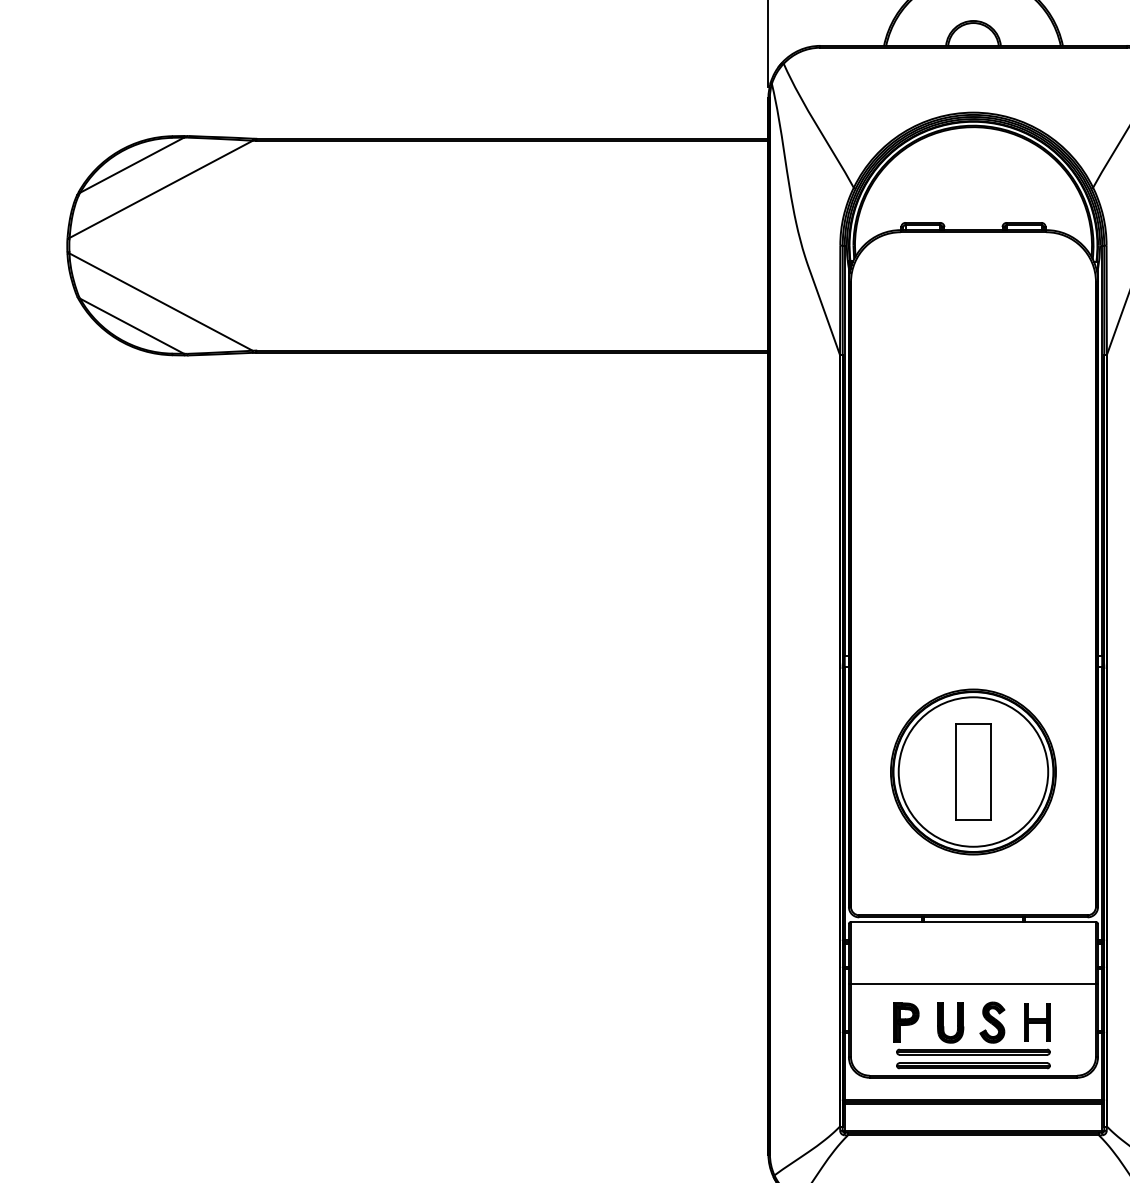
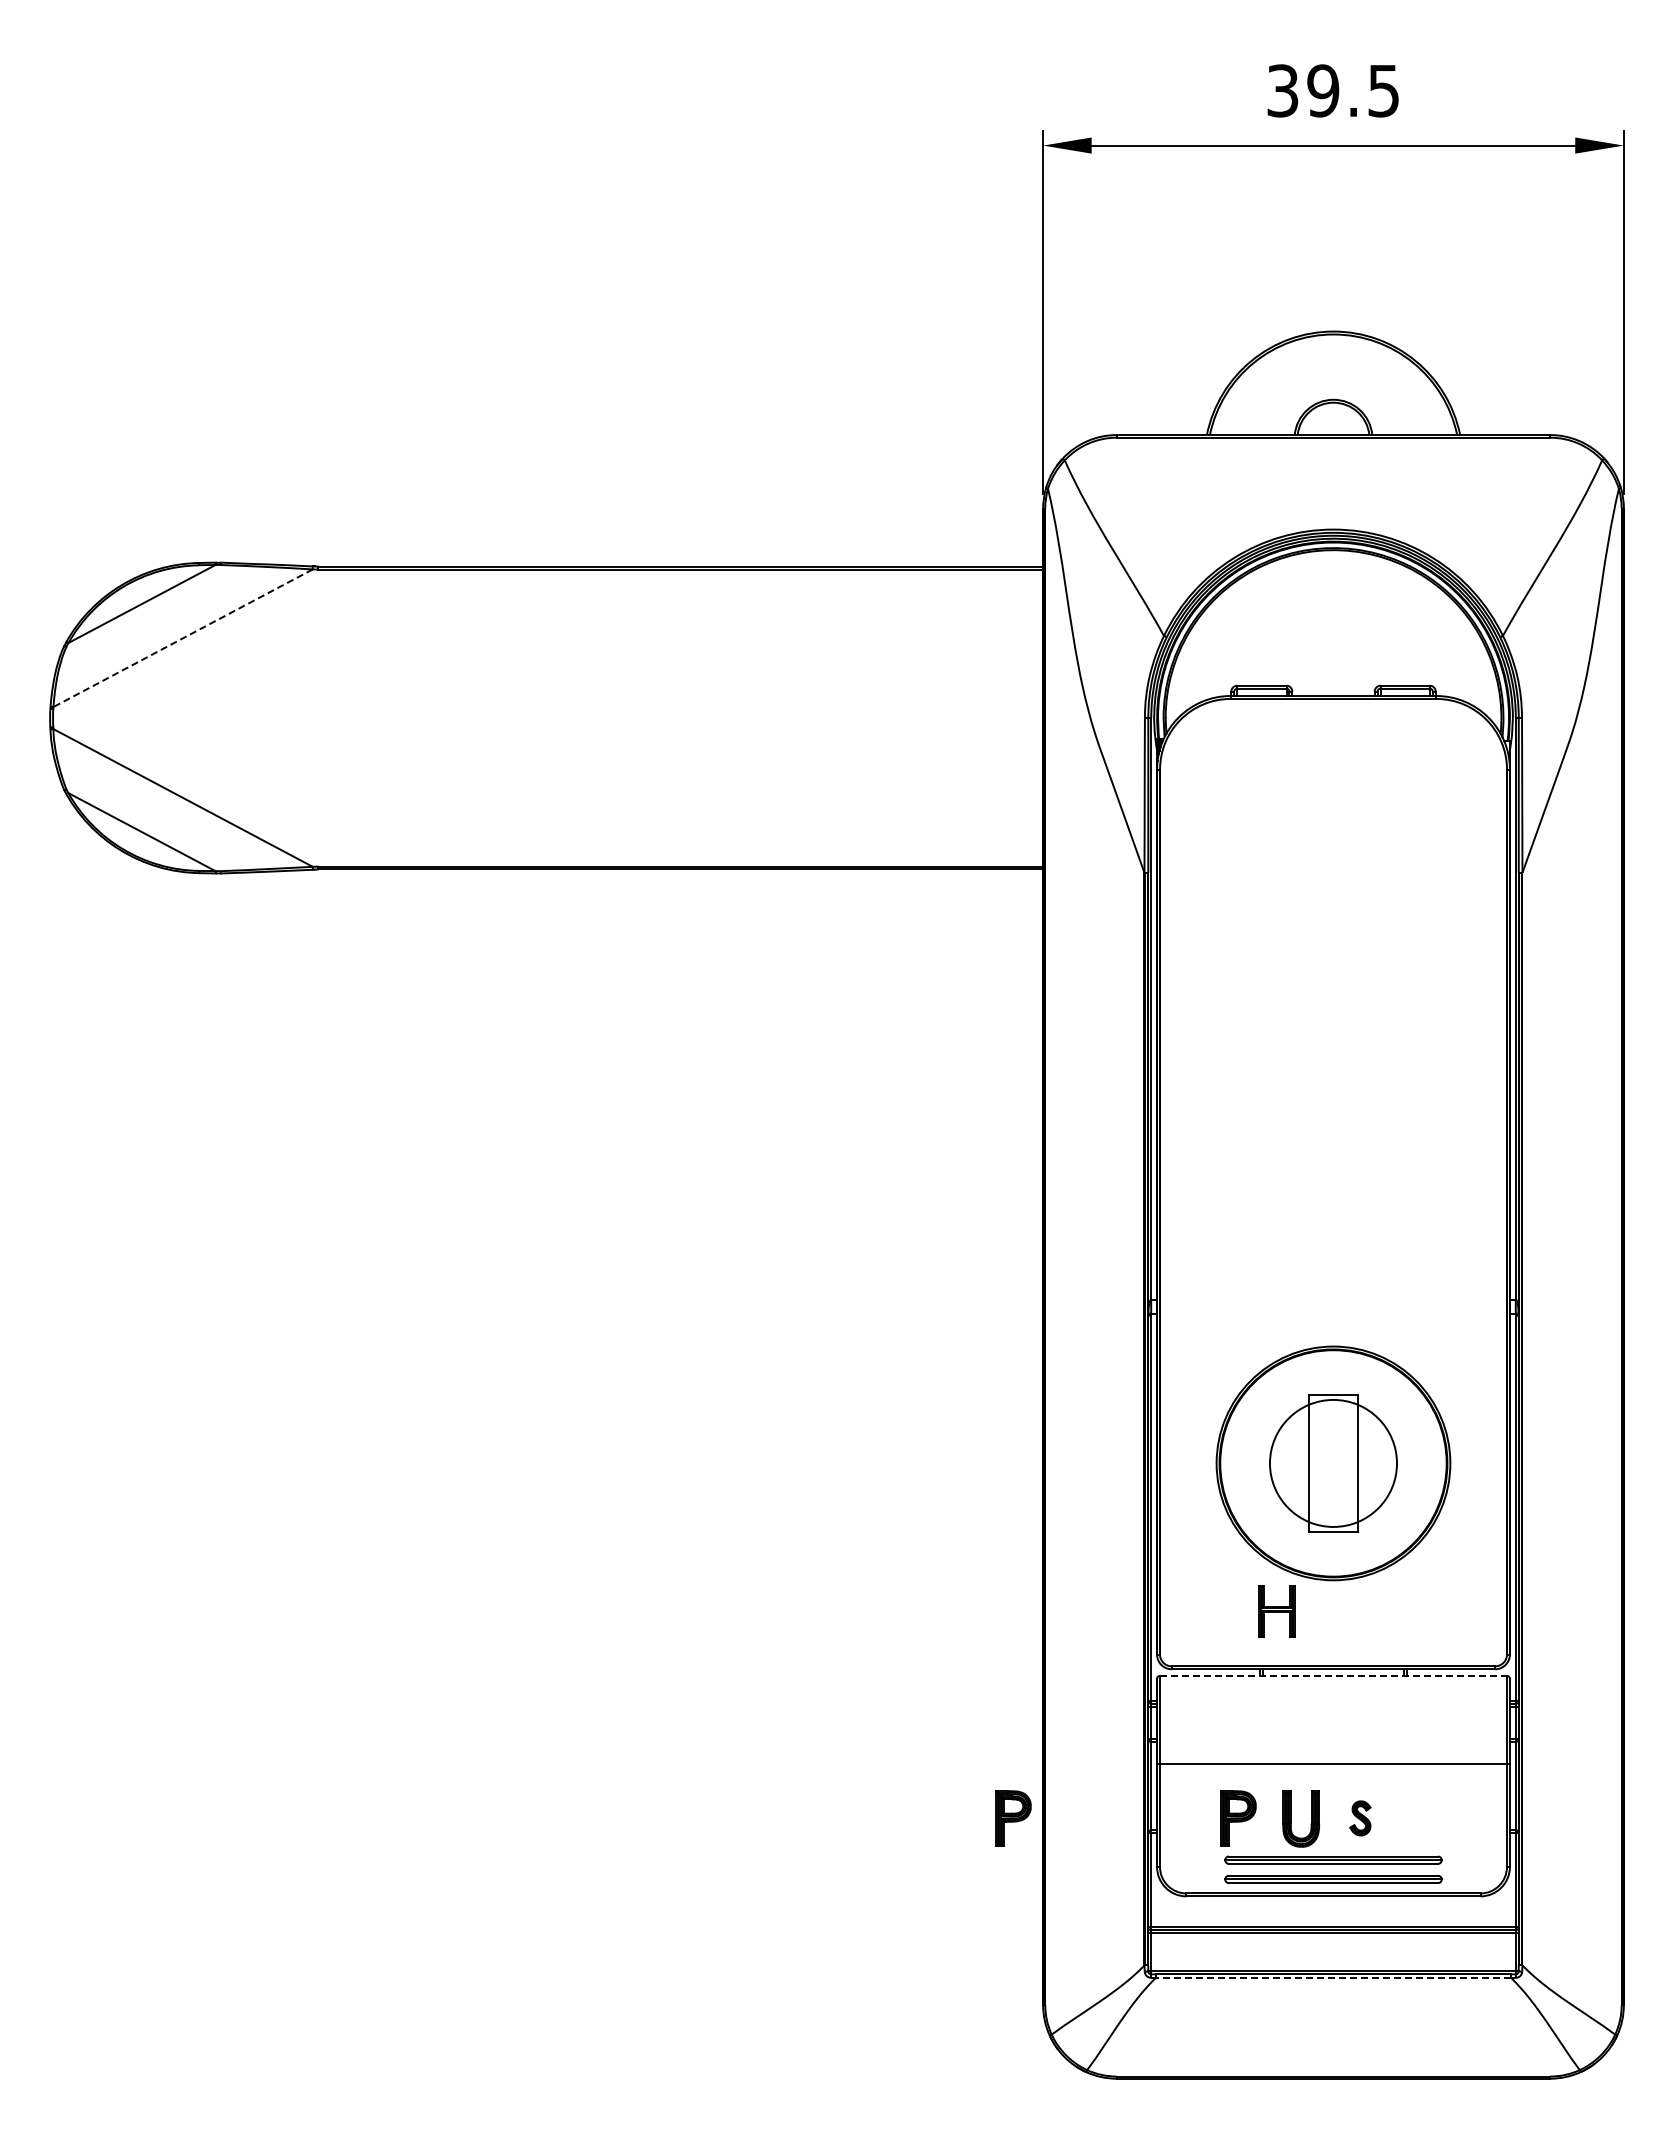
line: (161, 189) -> (183, 638), solid -> dashed
circle: (973, 772) -> (1333, 1463), size x0.6
line: (973, 921) -> (1333, 1675), solid -> dashed
part: (747, 1022) -> (1013, 1818), added
part: (992, 1022) -> (1360, 1818), size x0.6
part: (1037, 1022) -> (1276, 1611), moved
line: (973, 1135) -> (1333, 1978), solid -> dashed

